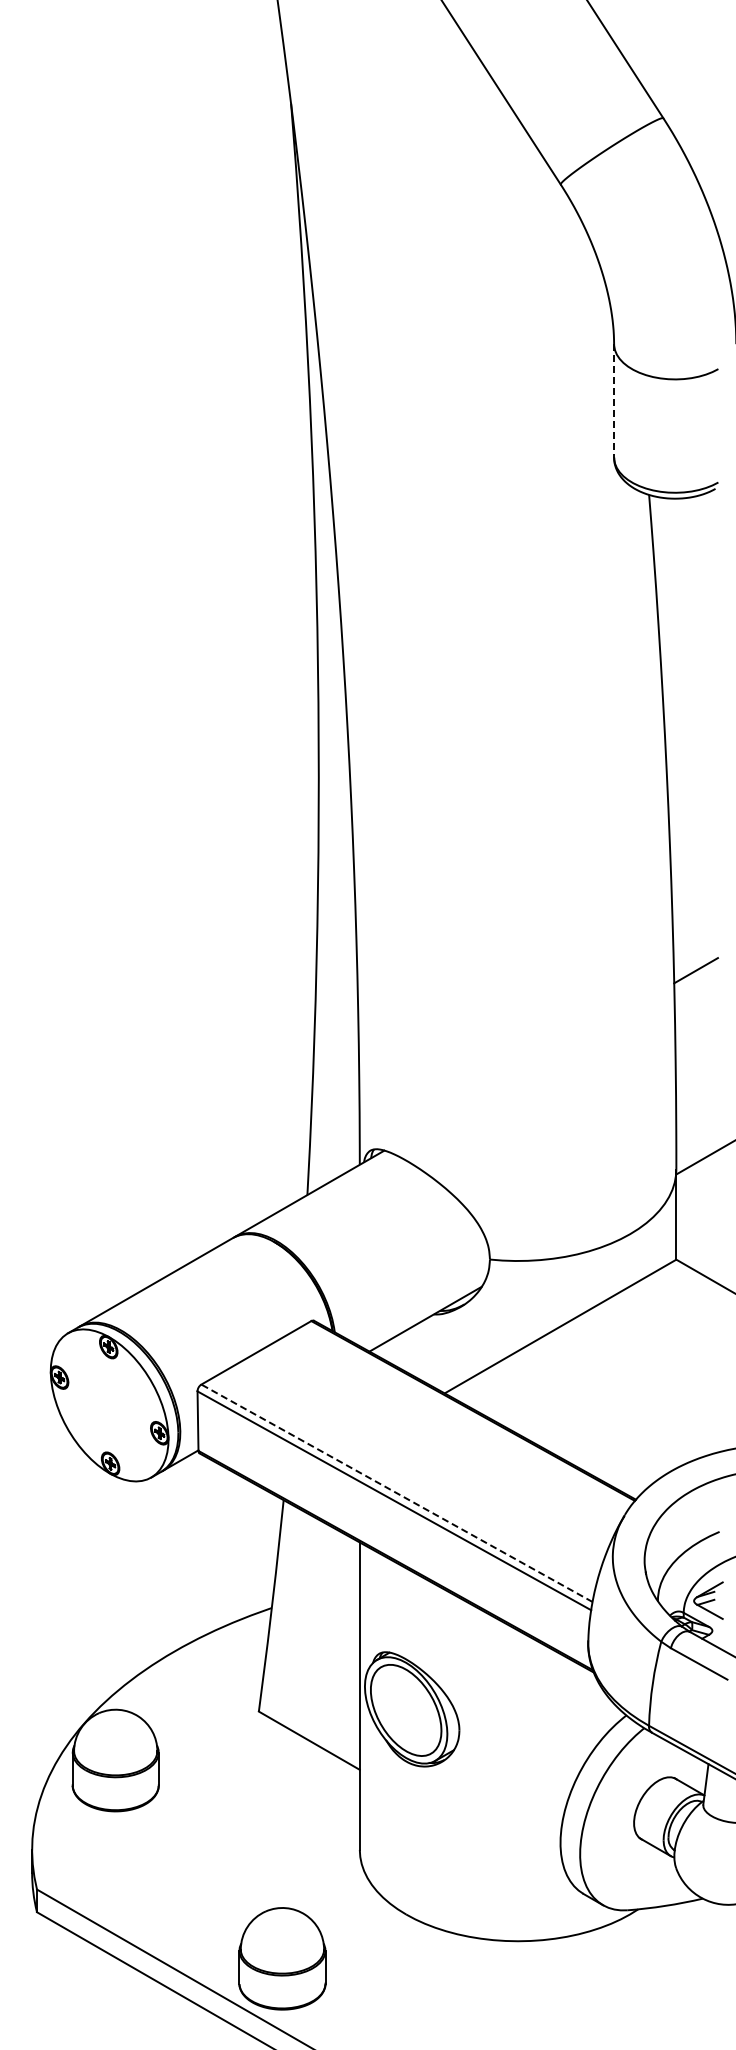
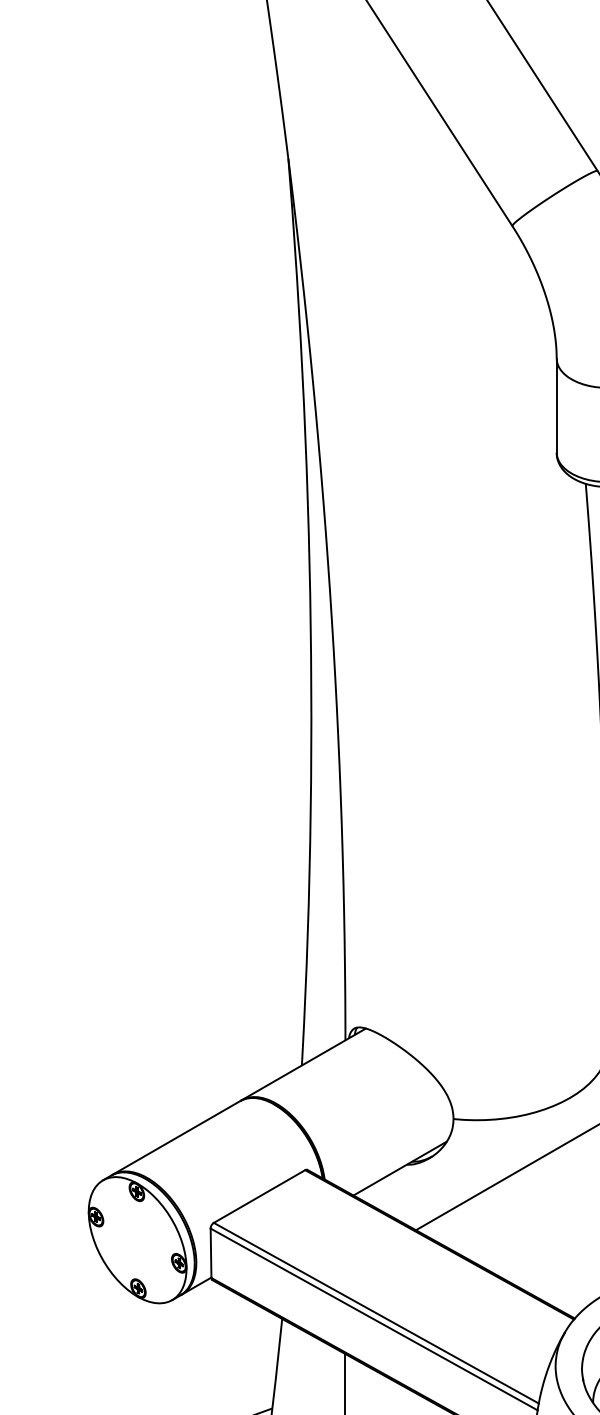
line: (614, 400) -> (557, 405), dashed -> solid
line: (397, 1493) -> (376, 1313), dashed -> solid

